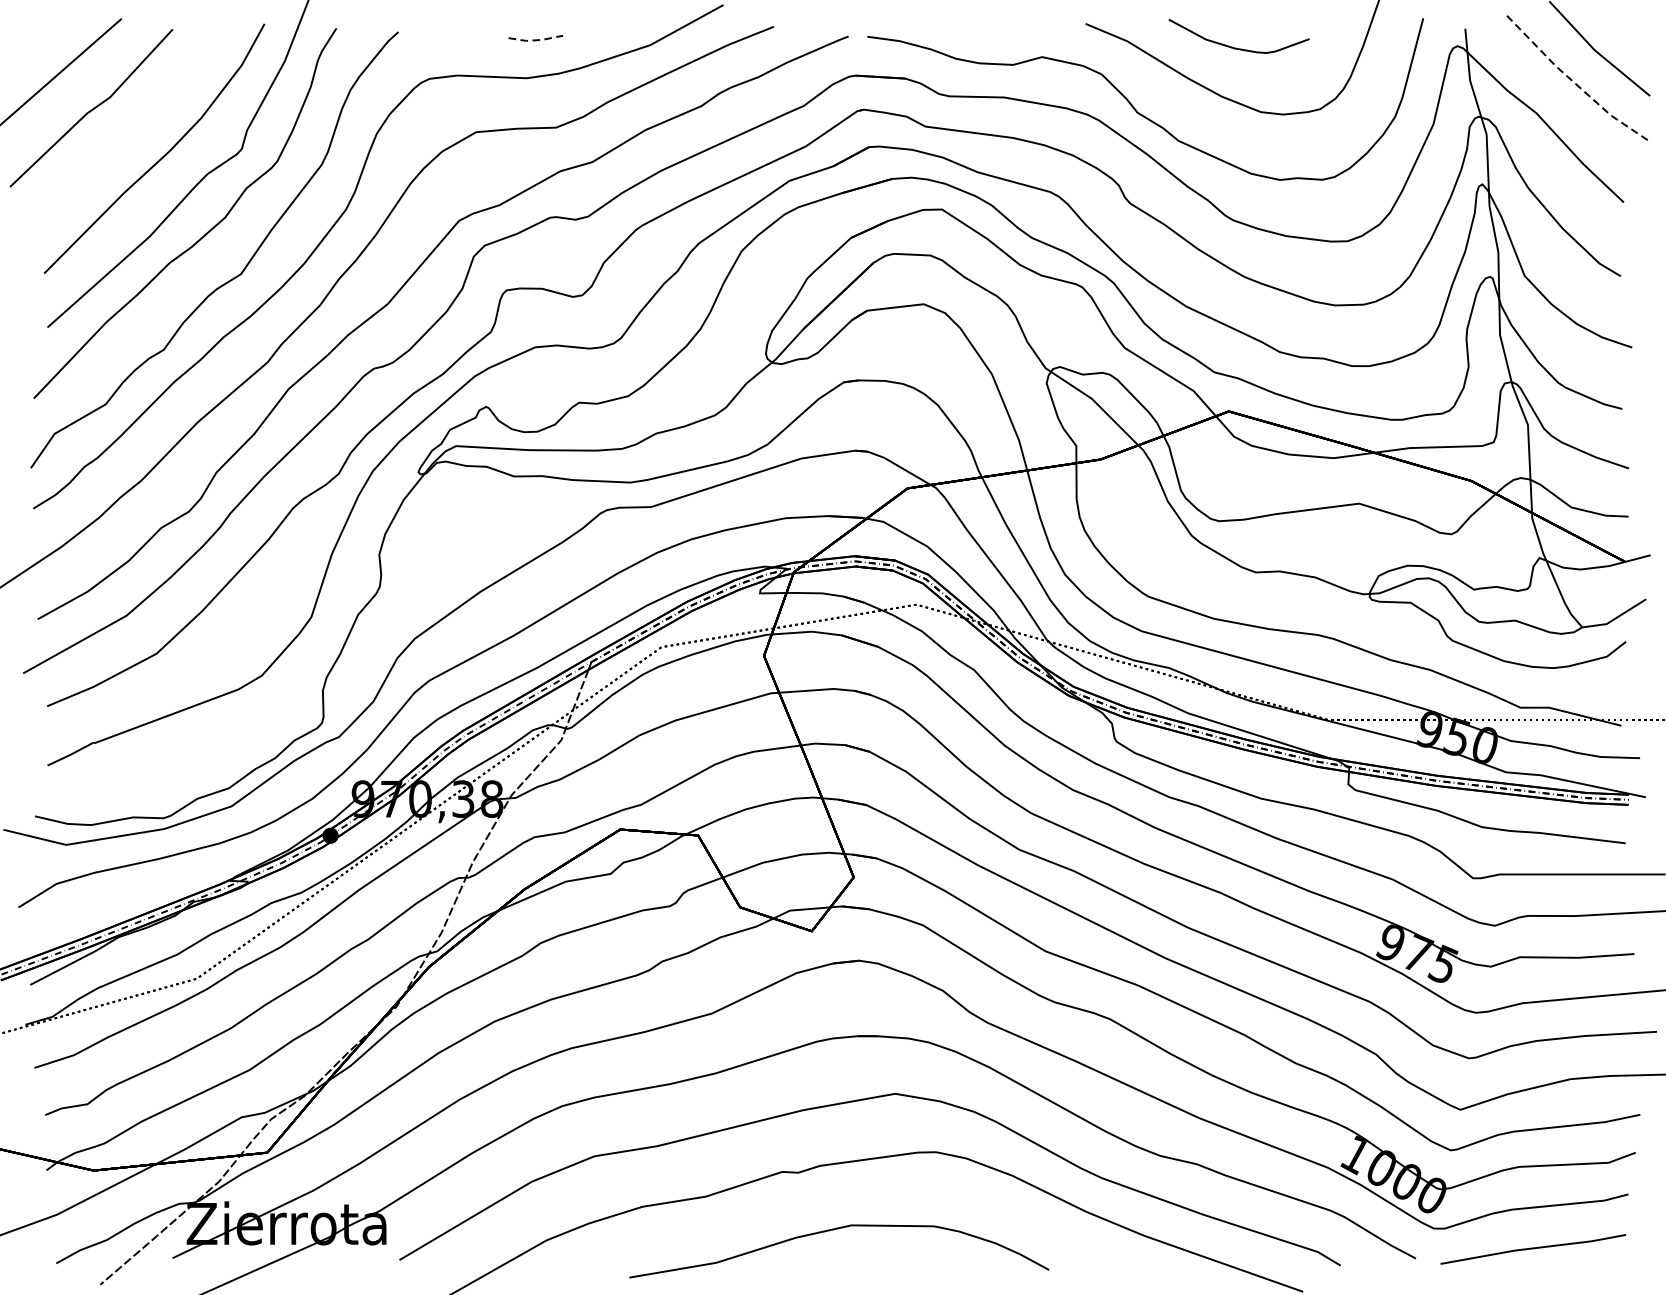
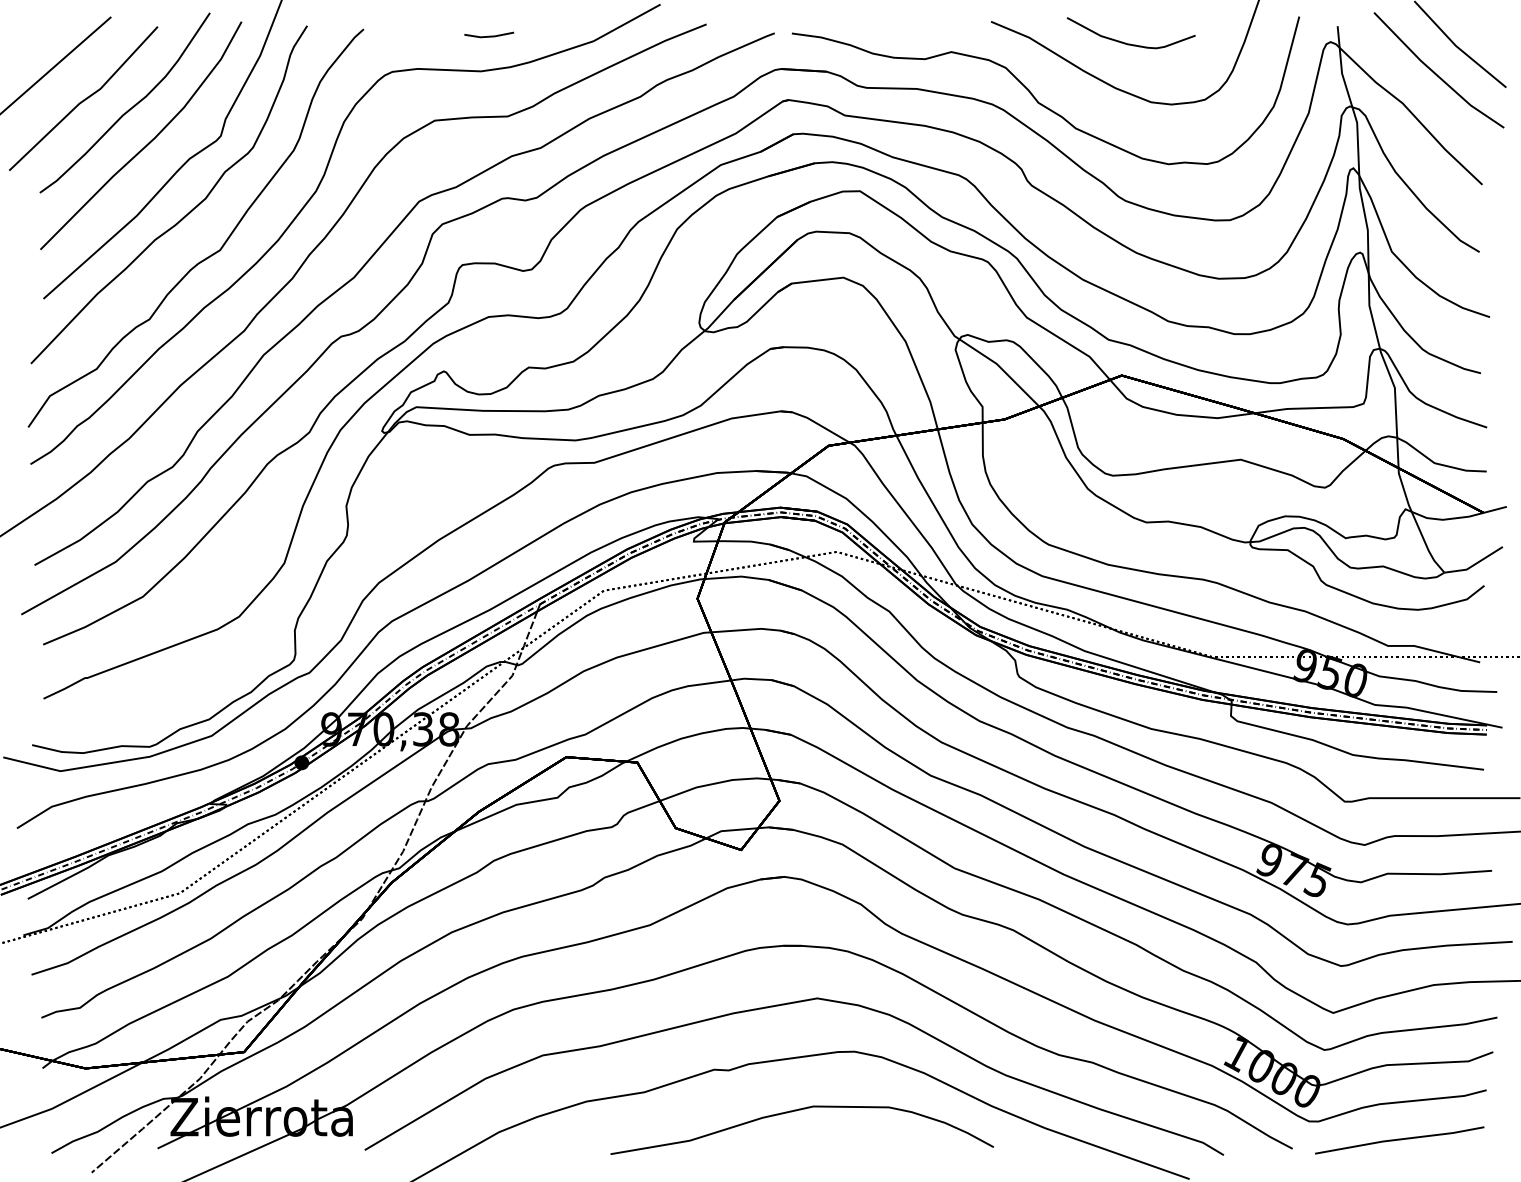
line: (536, 40) -> (489, 36), dashed -> solid
line: (1573, 81) -> (1436, 74), dashed -> solid
curve: (141, 118) -> (129, 108), added
curve: (833, 1230) -> (796, 1111), moved

